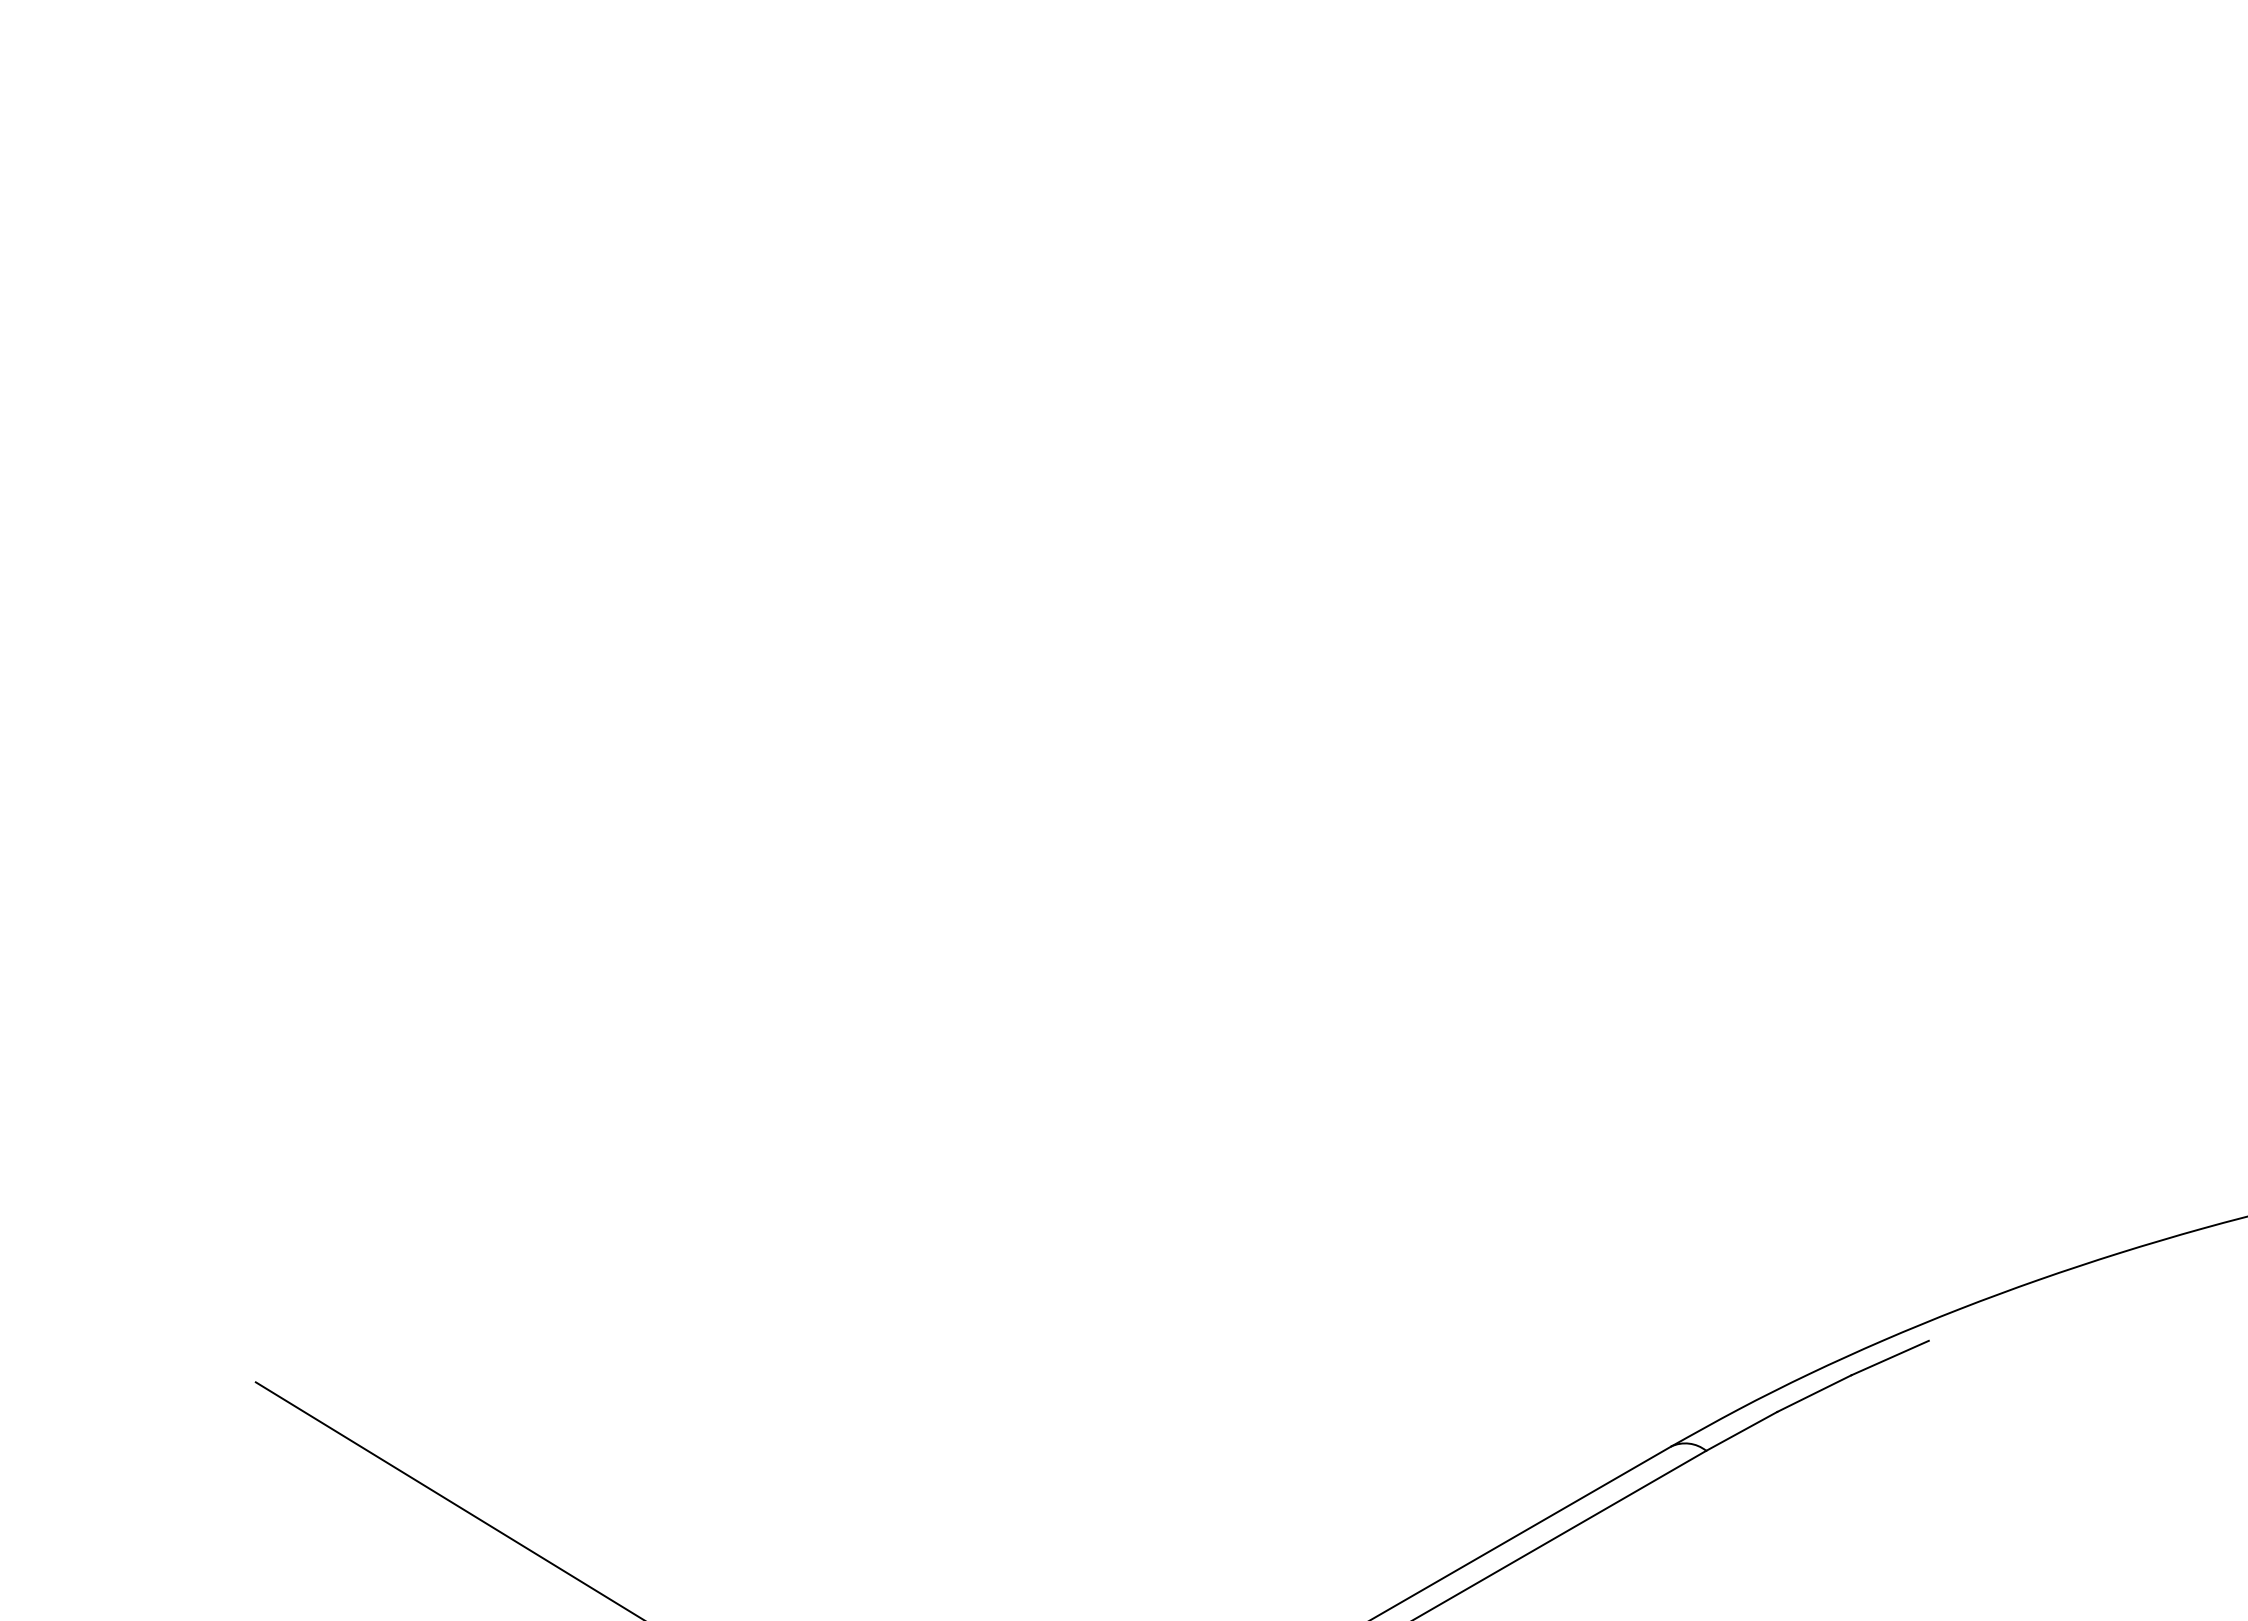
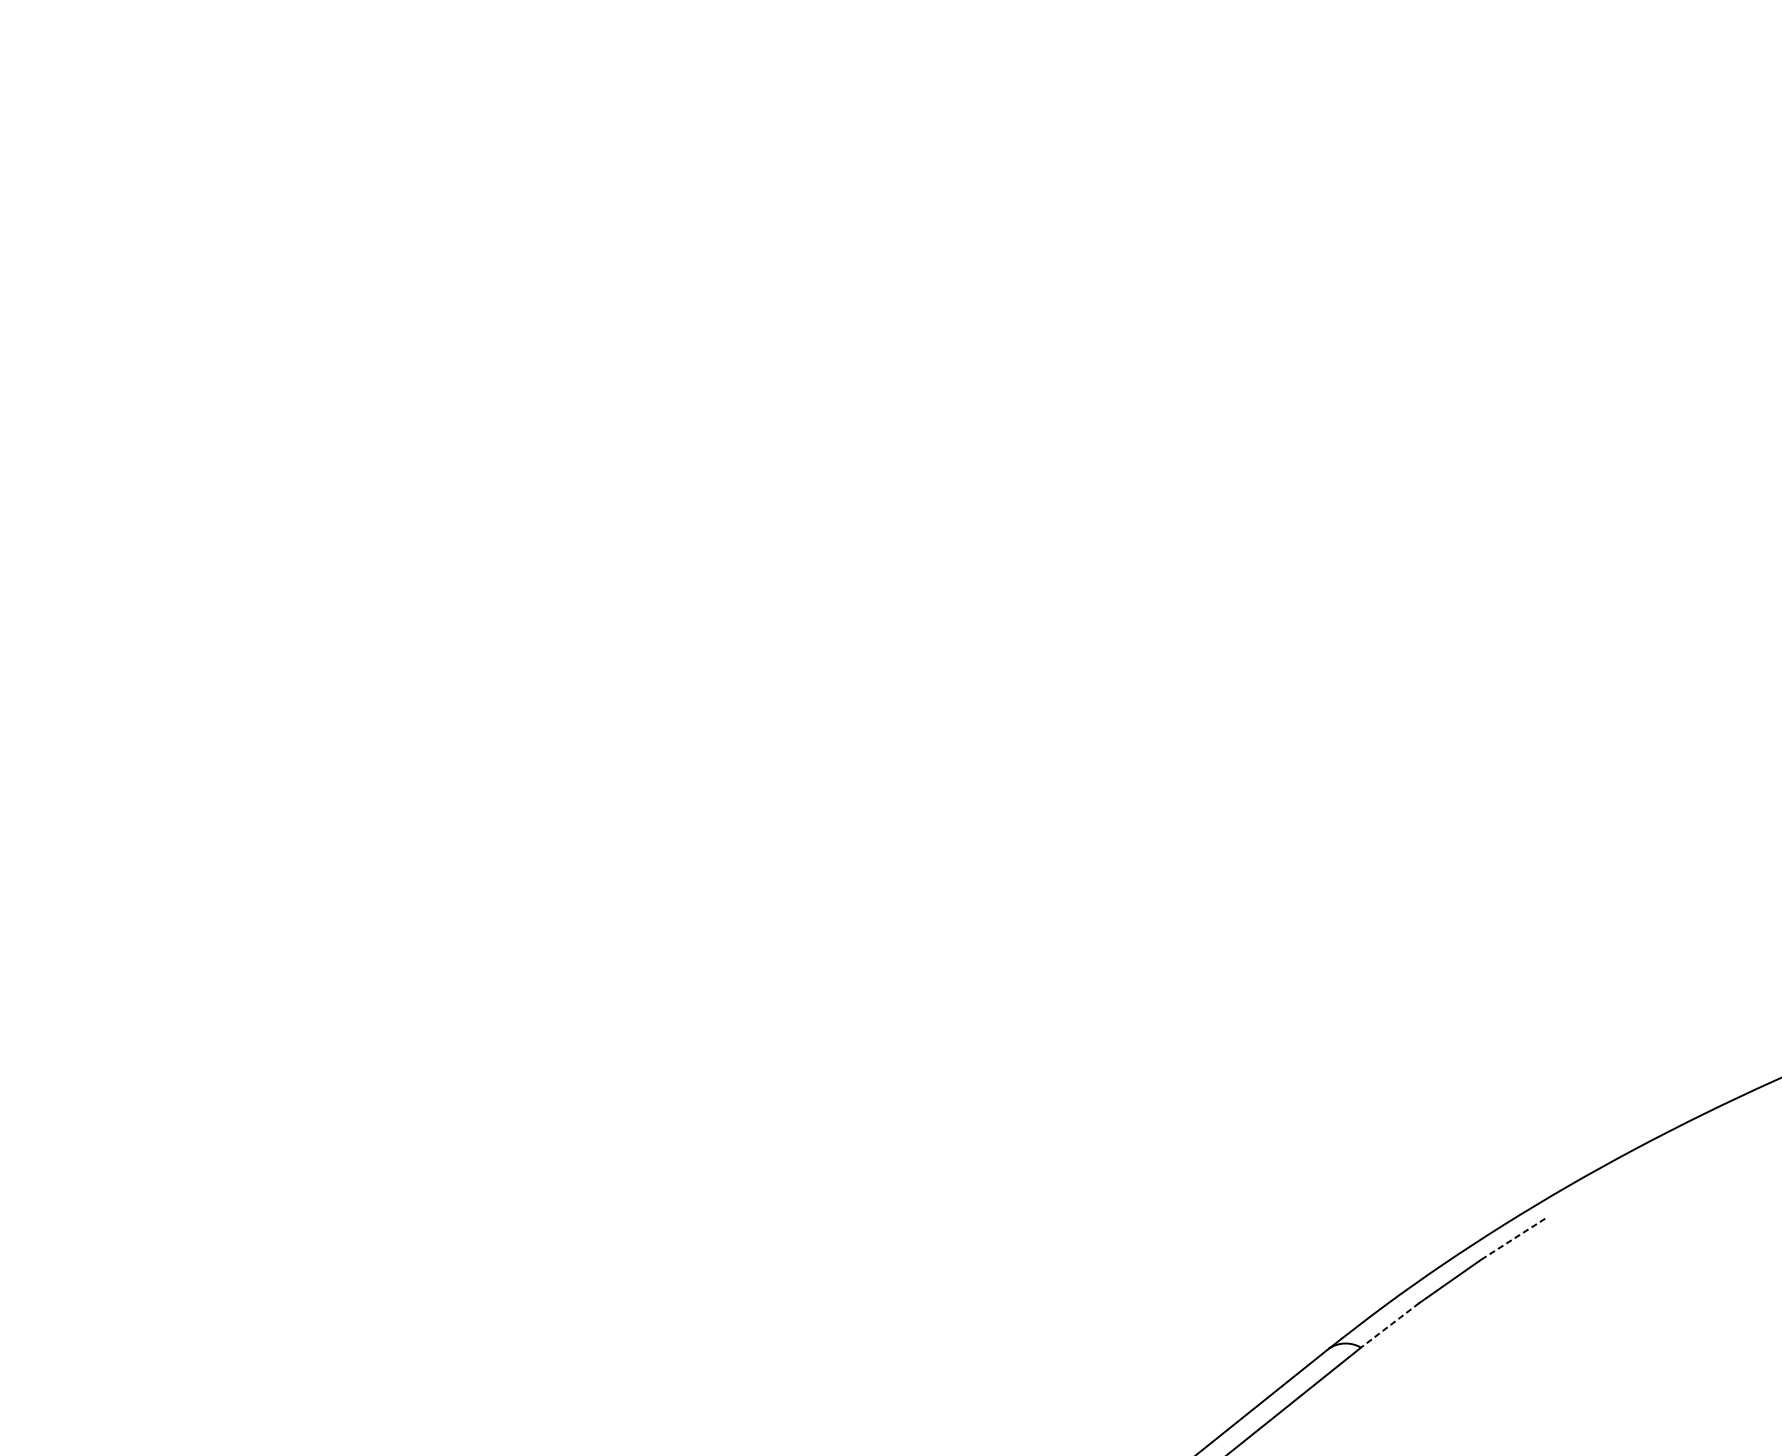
line: (1889, 1358) -> (1512, 1239), solid -> dashed
line: (1741, 1431) -> (1389, 1325), solid -> dashed

